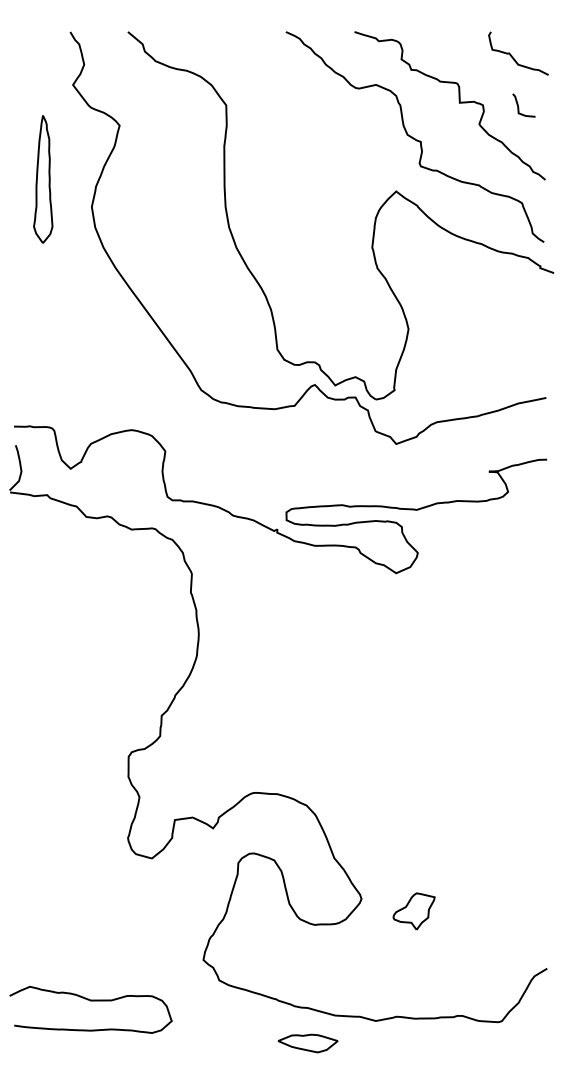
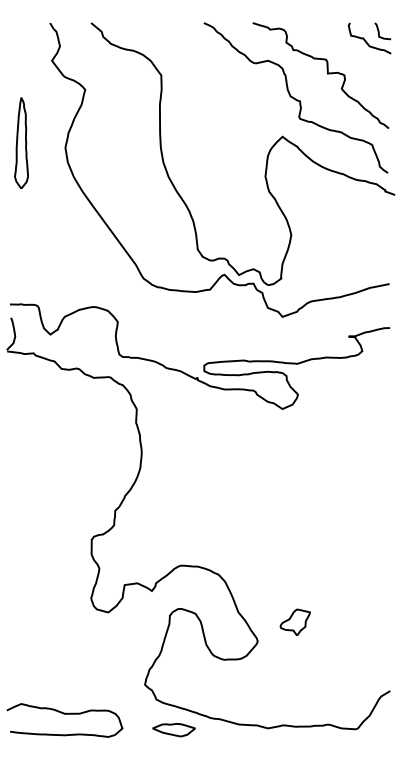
curve: (519, 107) -> (379, 32), moved
part: (43, 179) -> (21, 143), moved
part: (413, 911) -> (294, 622), moved
part: (307, 1043) -> (173, 730), moved

